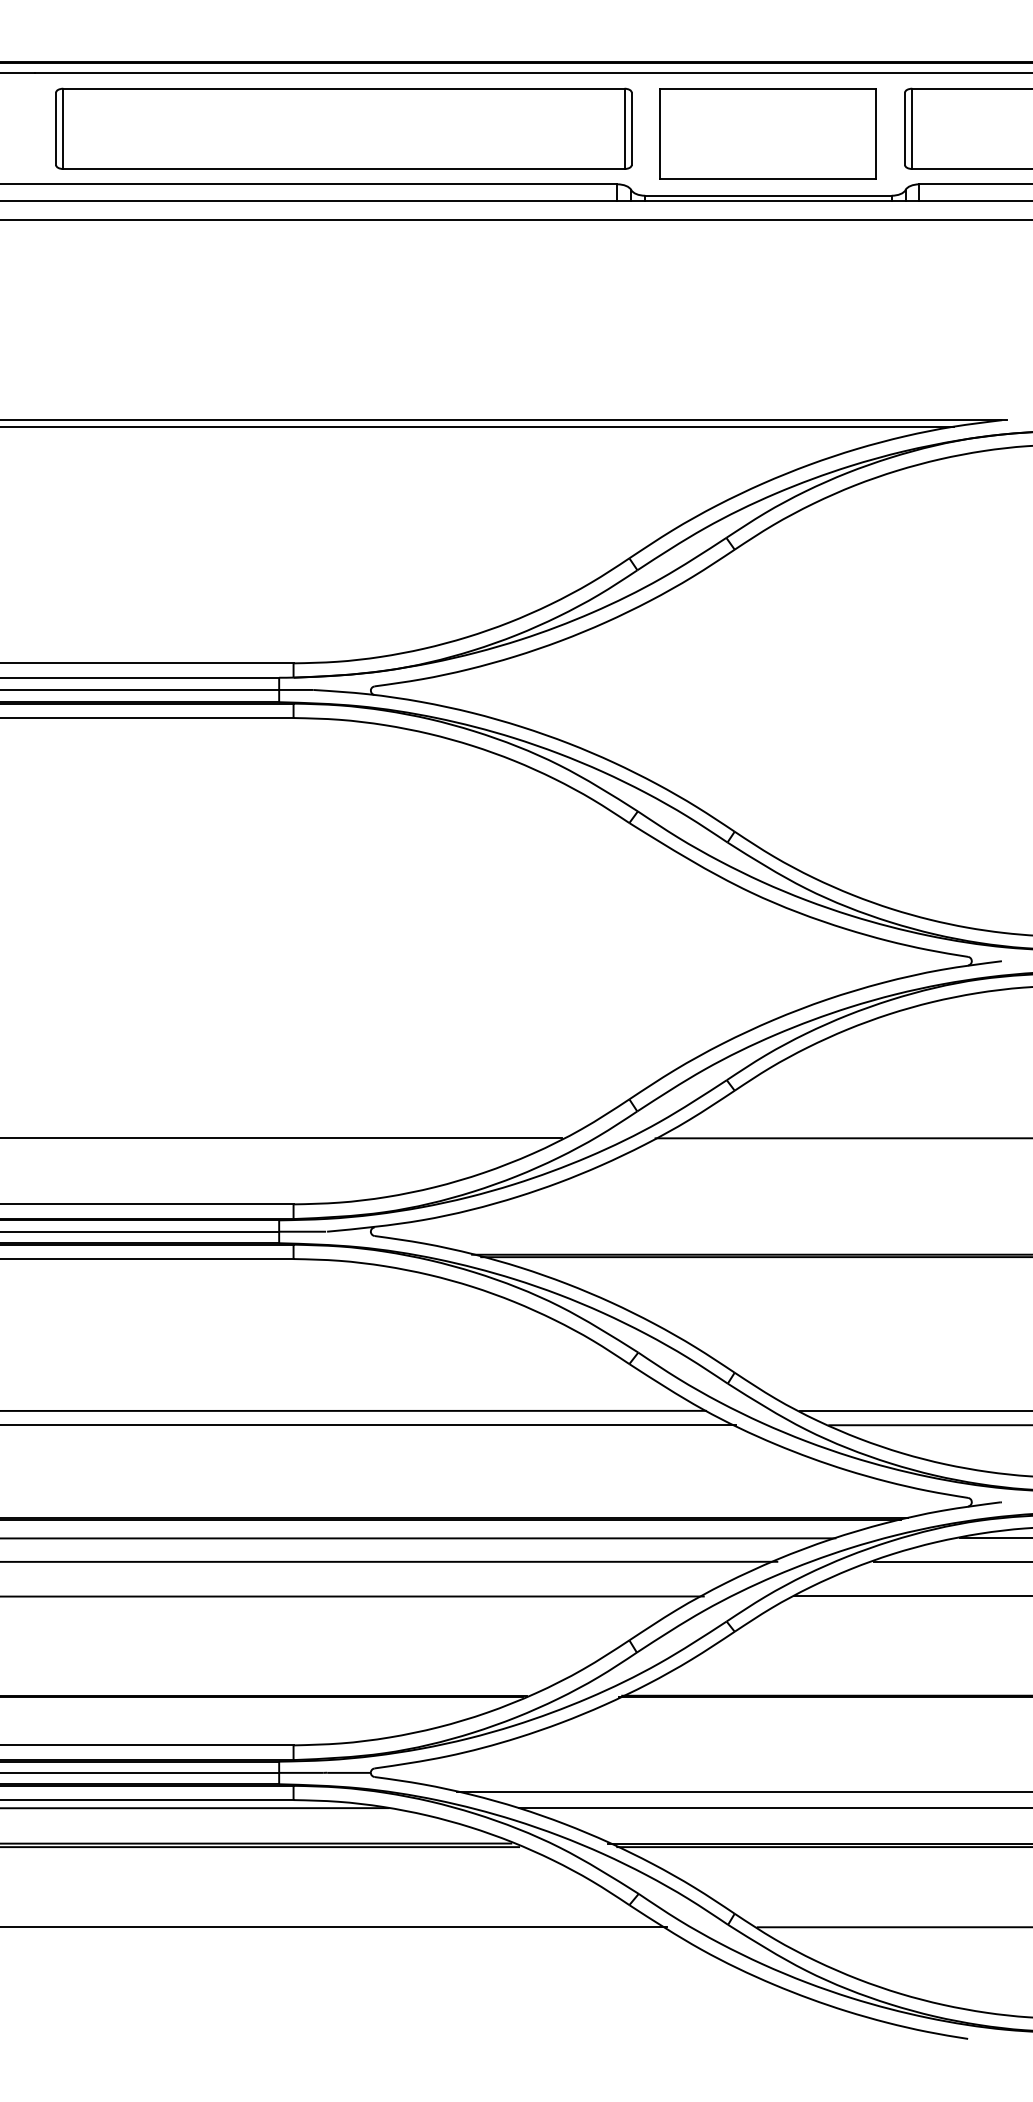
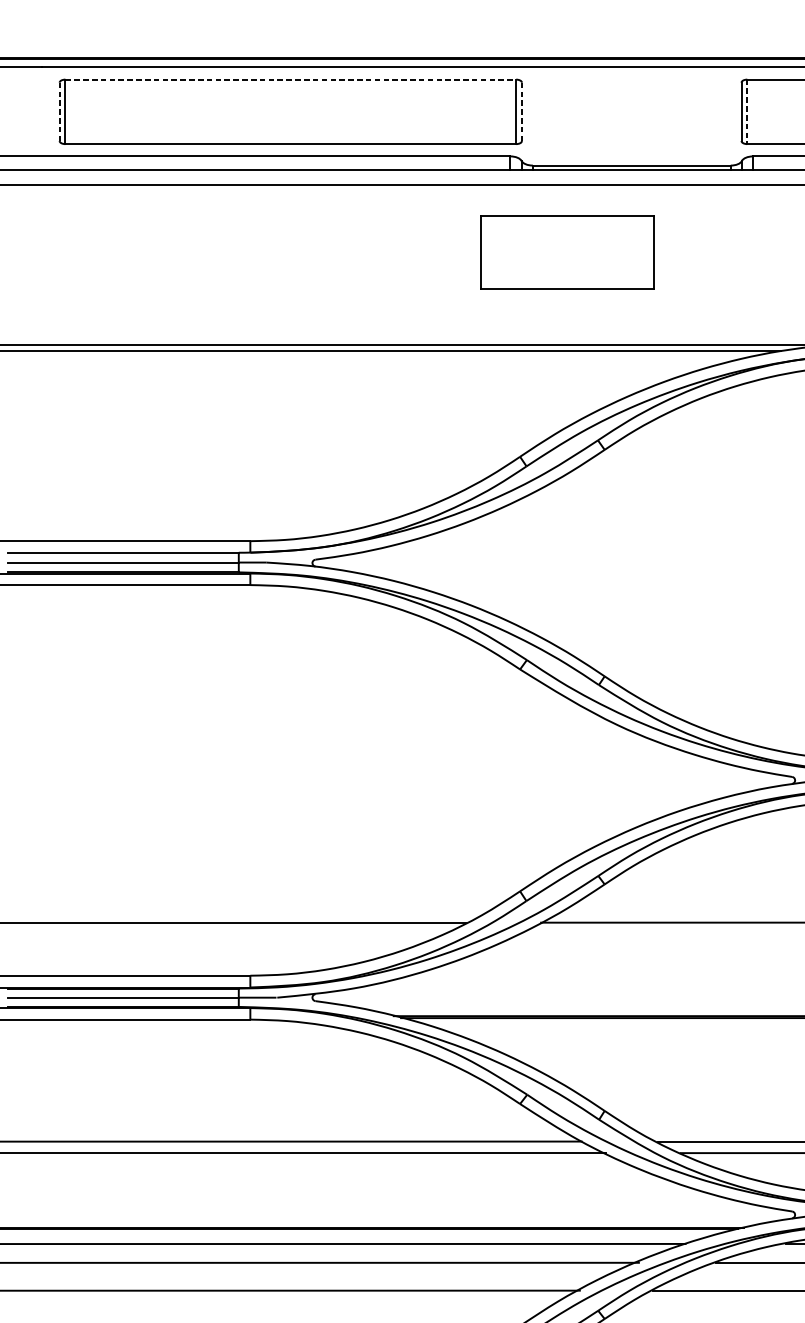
line: (343, 88) -> (290, 79), solid -> dashed
line: (56, 129) -> (59, 112), solid -> dashed
line: (631, 129) -> (521, 112), solid -> dashed
line: (912, 129) -> (747, 112), solid -> dashed
part: (767, 133) -> (566, 252), moved

